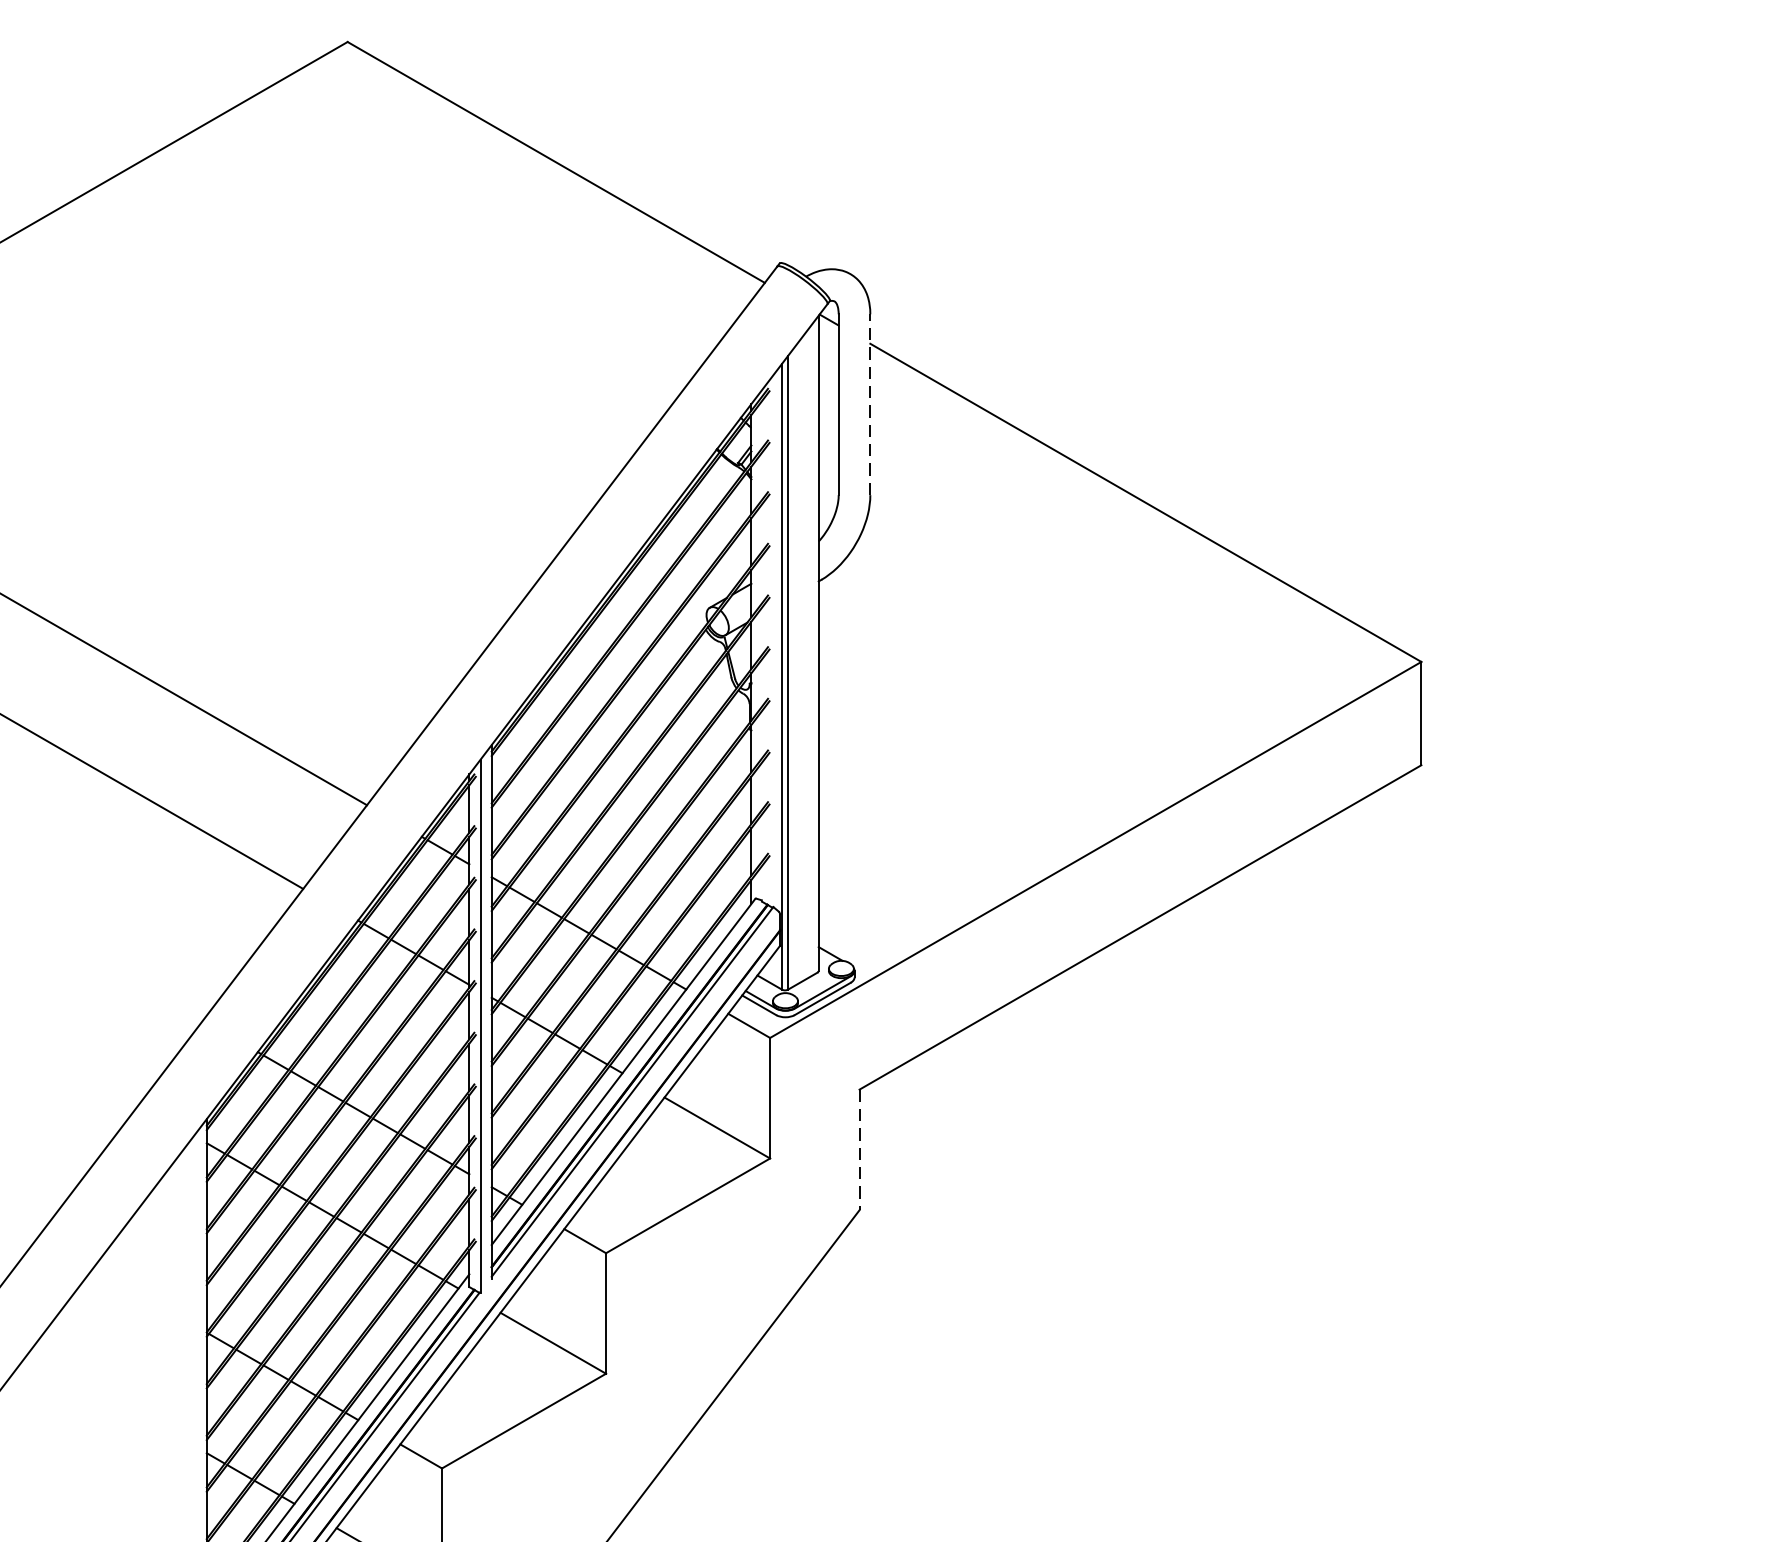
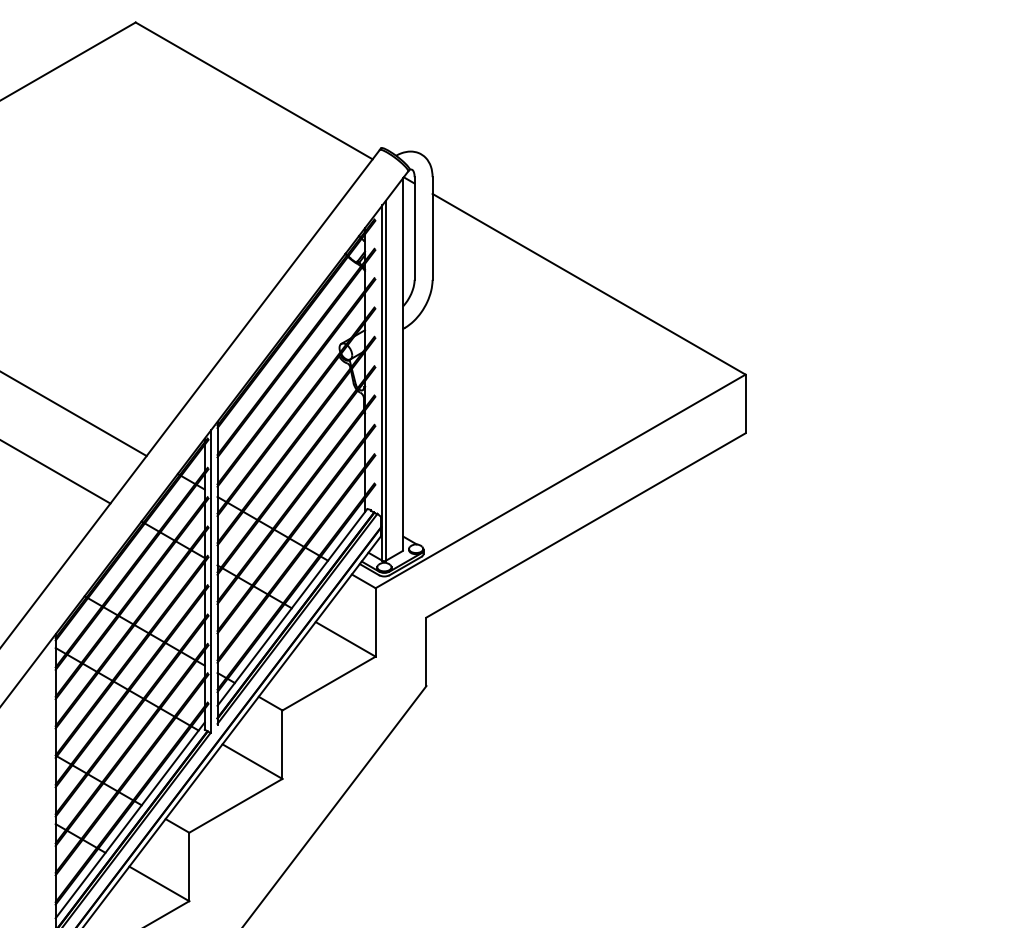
line: (870, 404) -> (432, 228), dashed -> solid
line: (859, 1151) -> (426, 652), dashed -> solid

